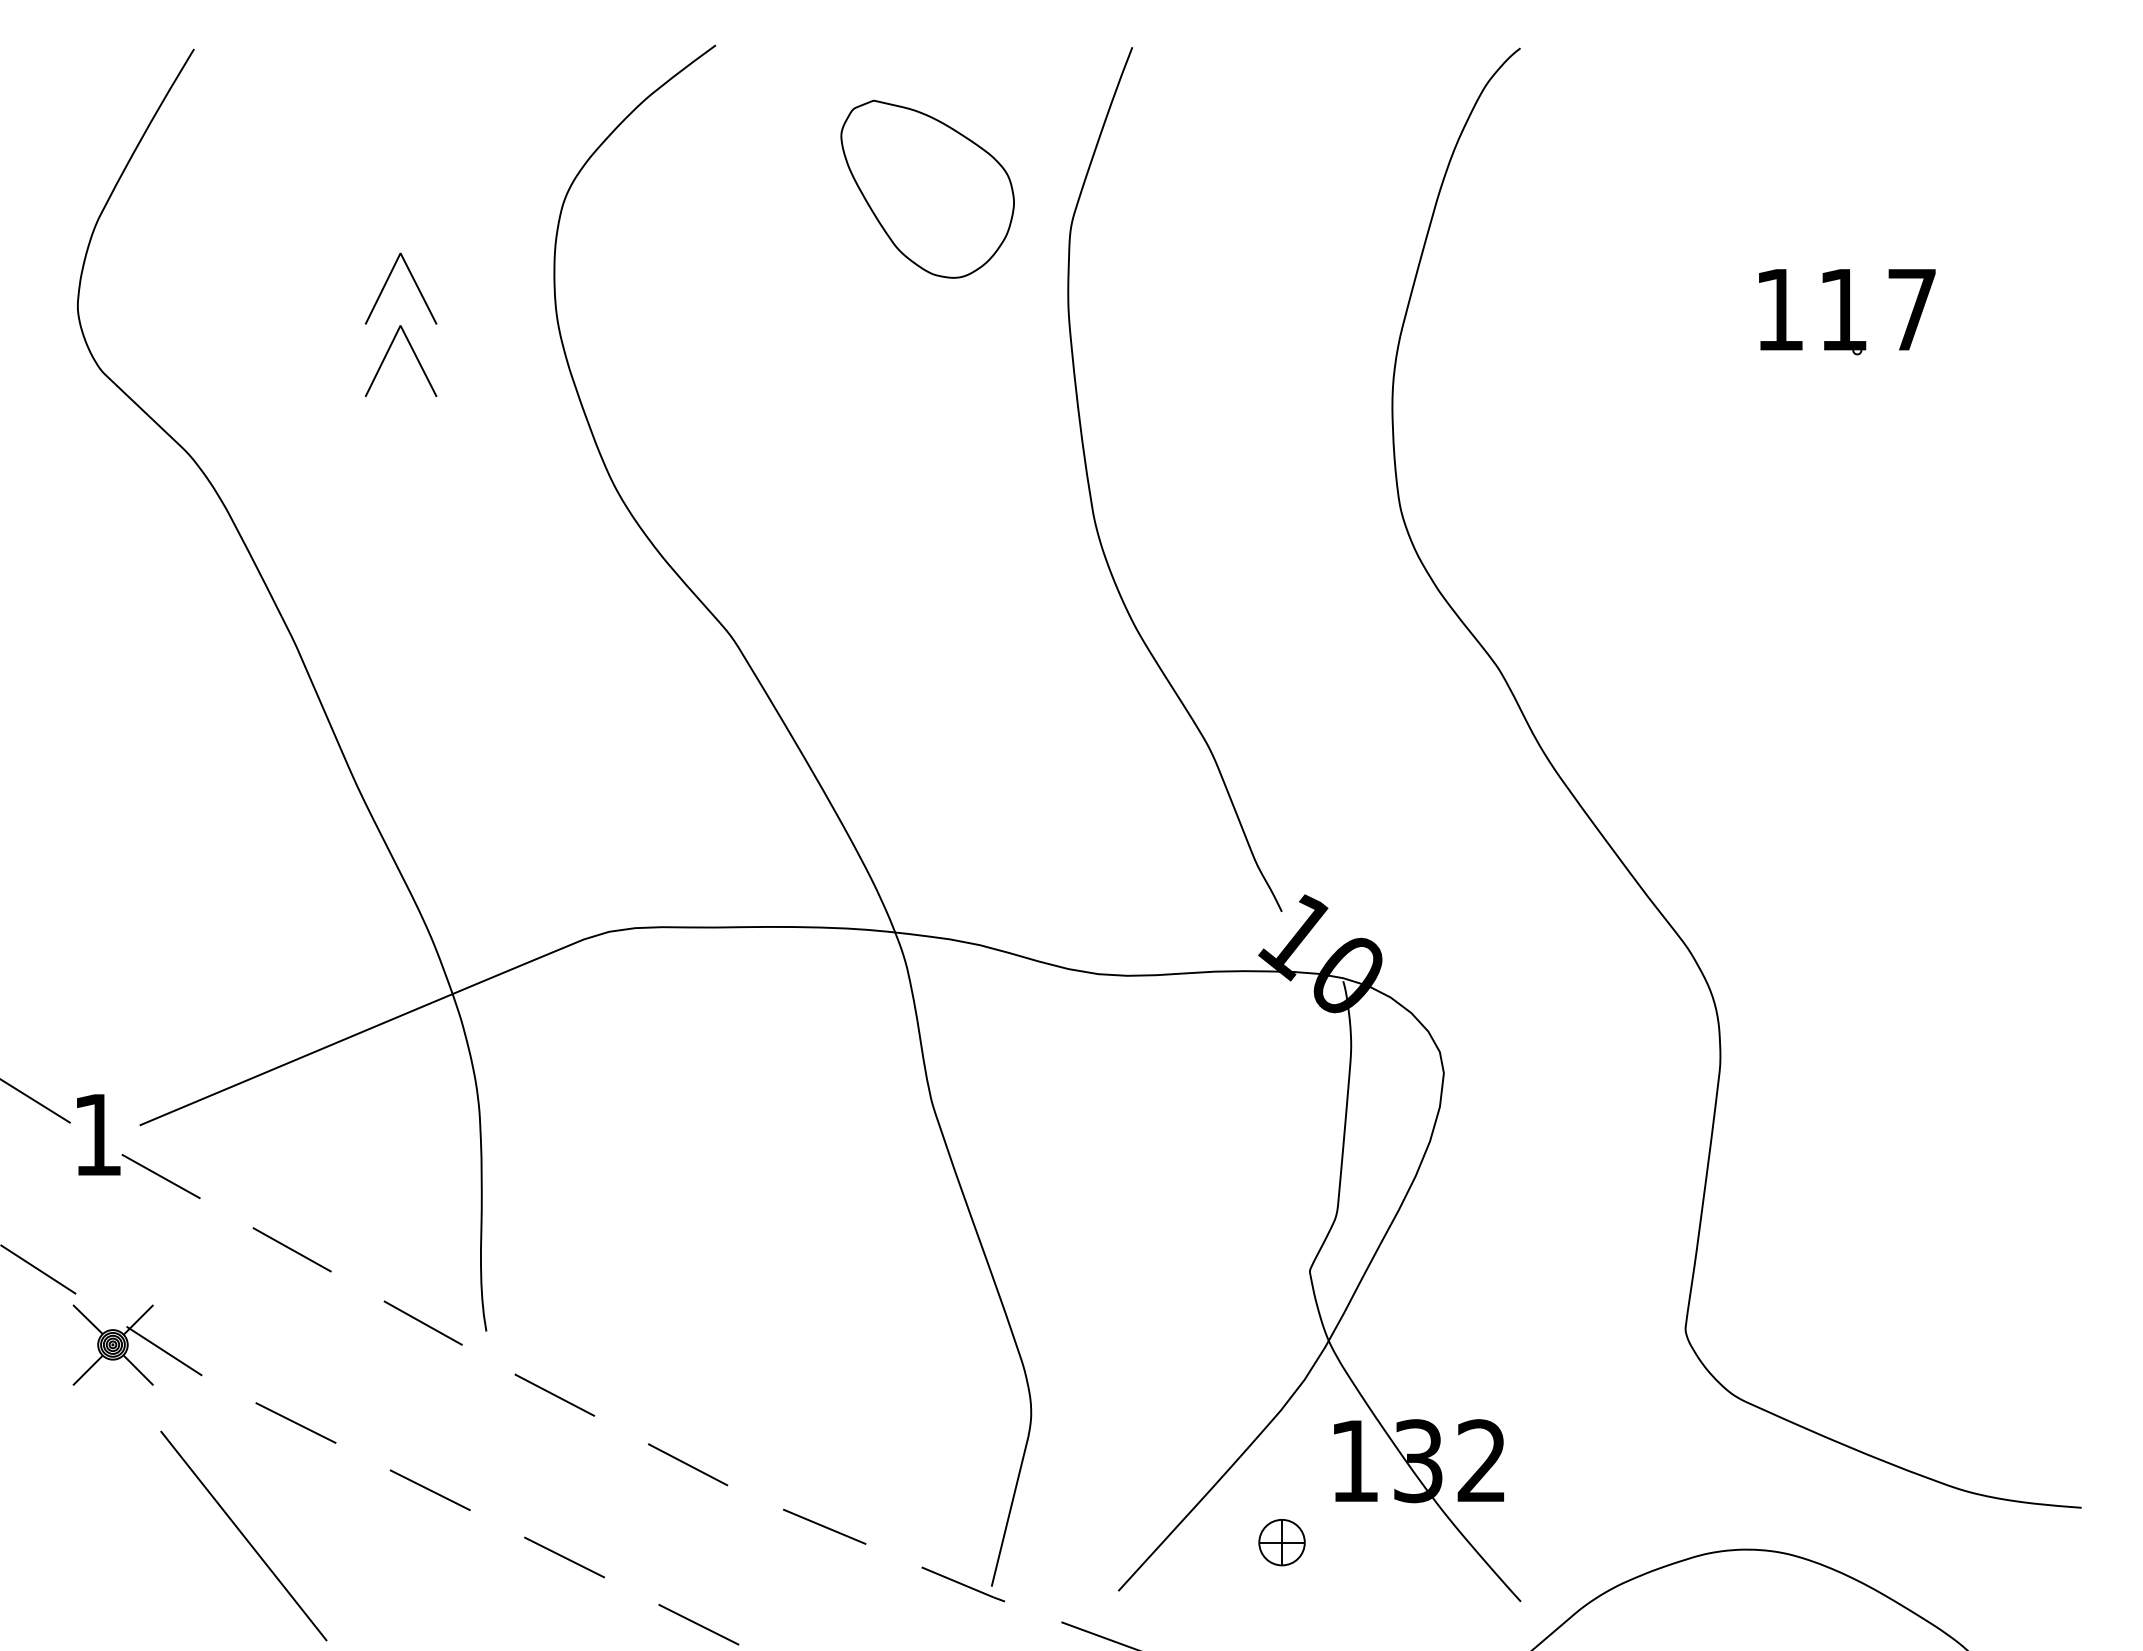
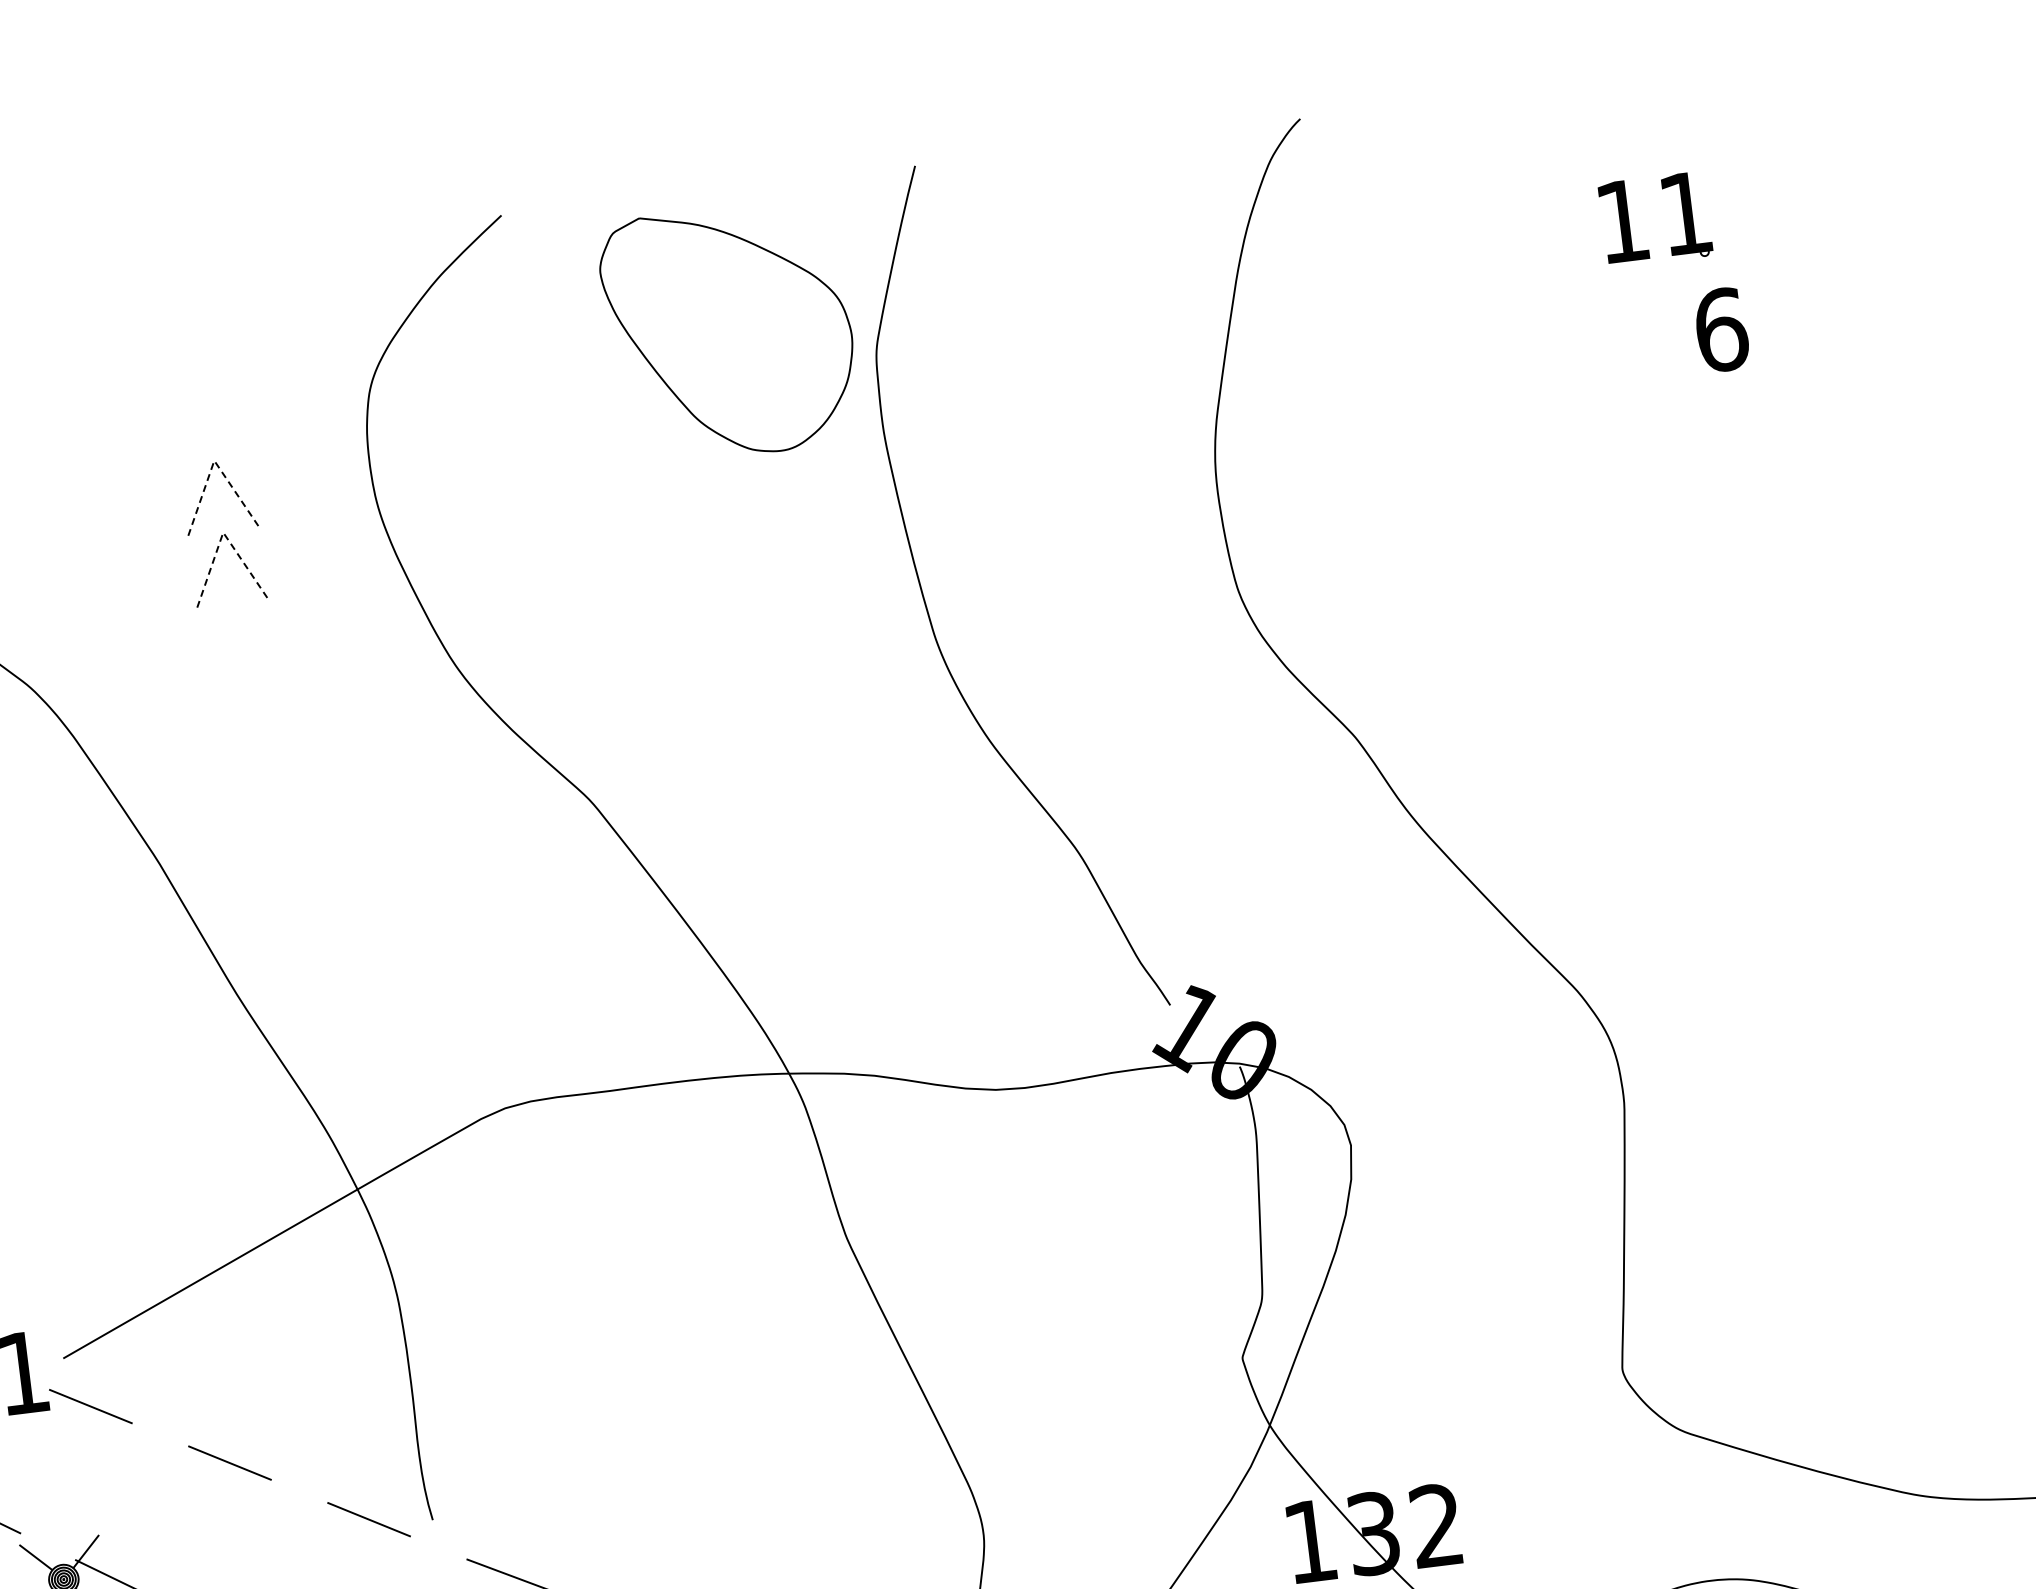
part: (927, 188) -> (729, 331), size x1.4
line: (400, 253) -> (214, 461), solid -> dashed
text: (1912, 309) -> (1721, 329), 7 -> 6
part: (1786, 312) -> (1629, 223), moved
line: (400, 325) -> (223, 532), solid -> dashed

